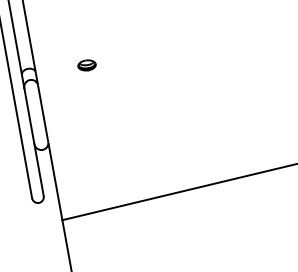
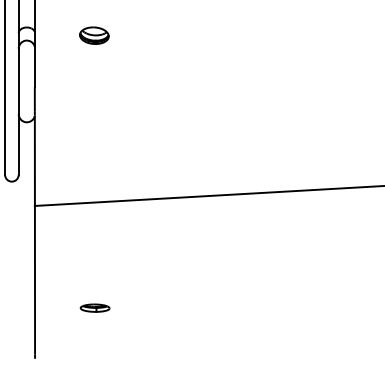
part: (87, 65) -> (94, 35), size x1.43

